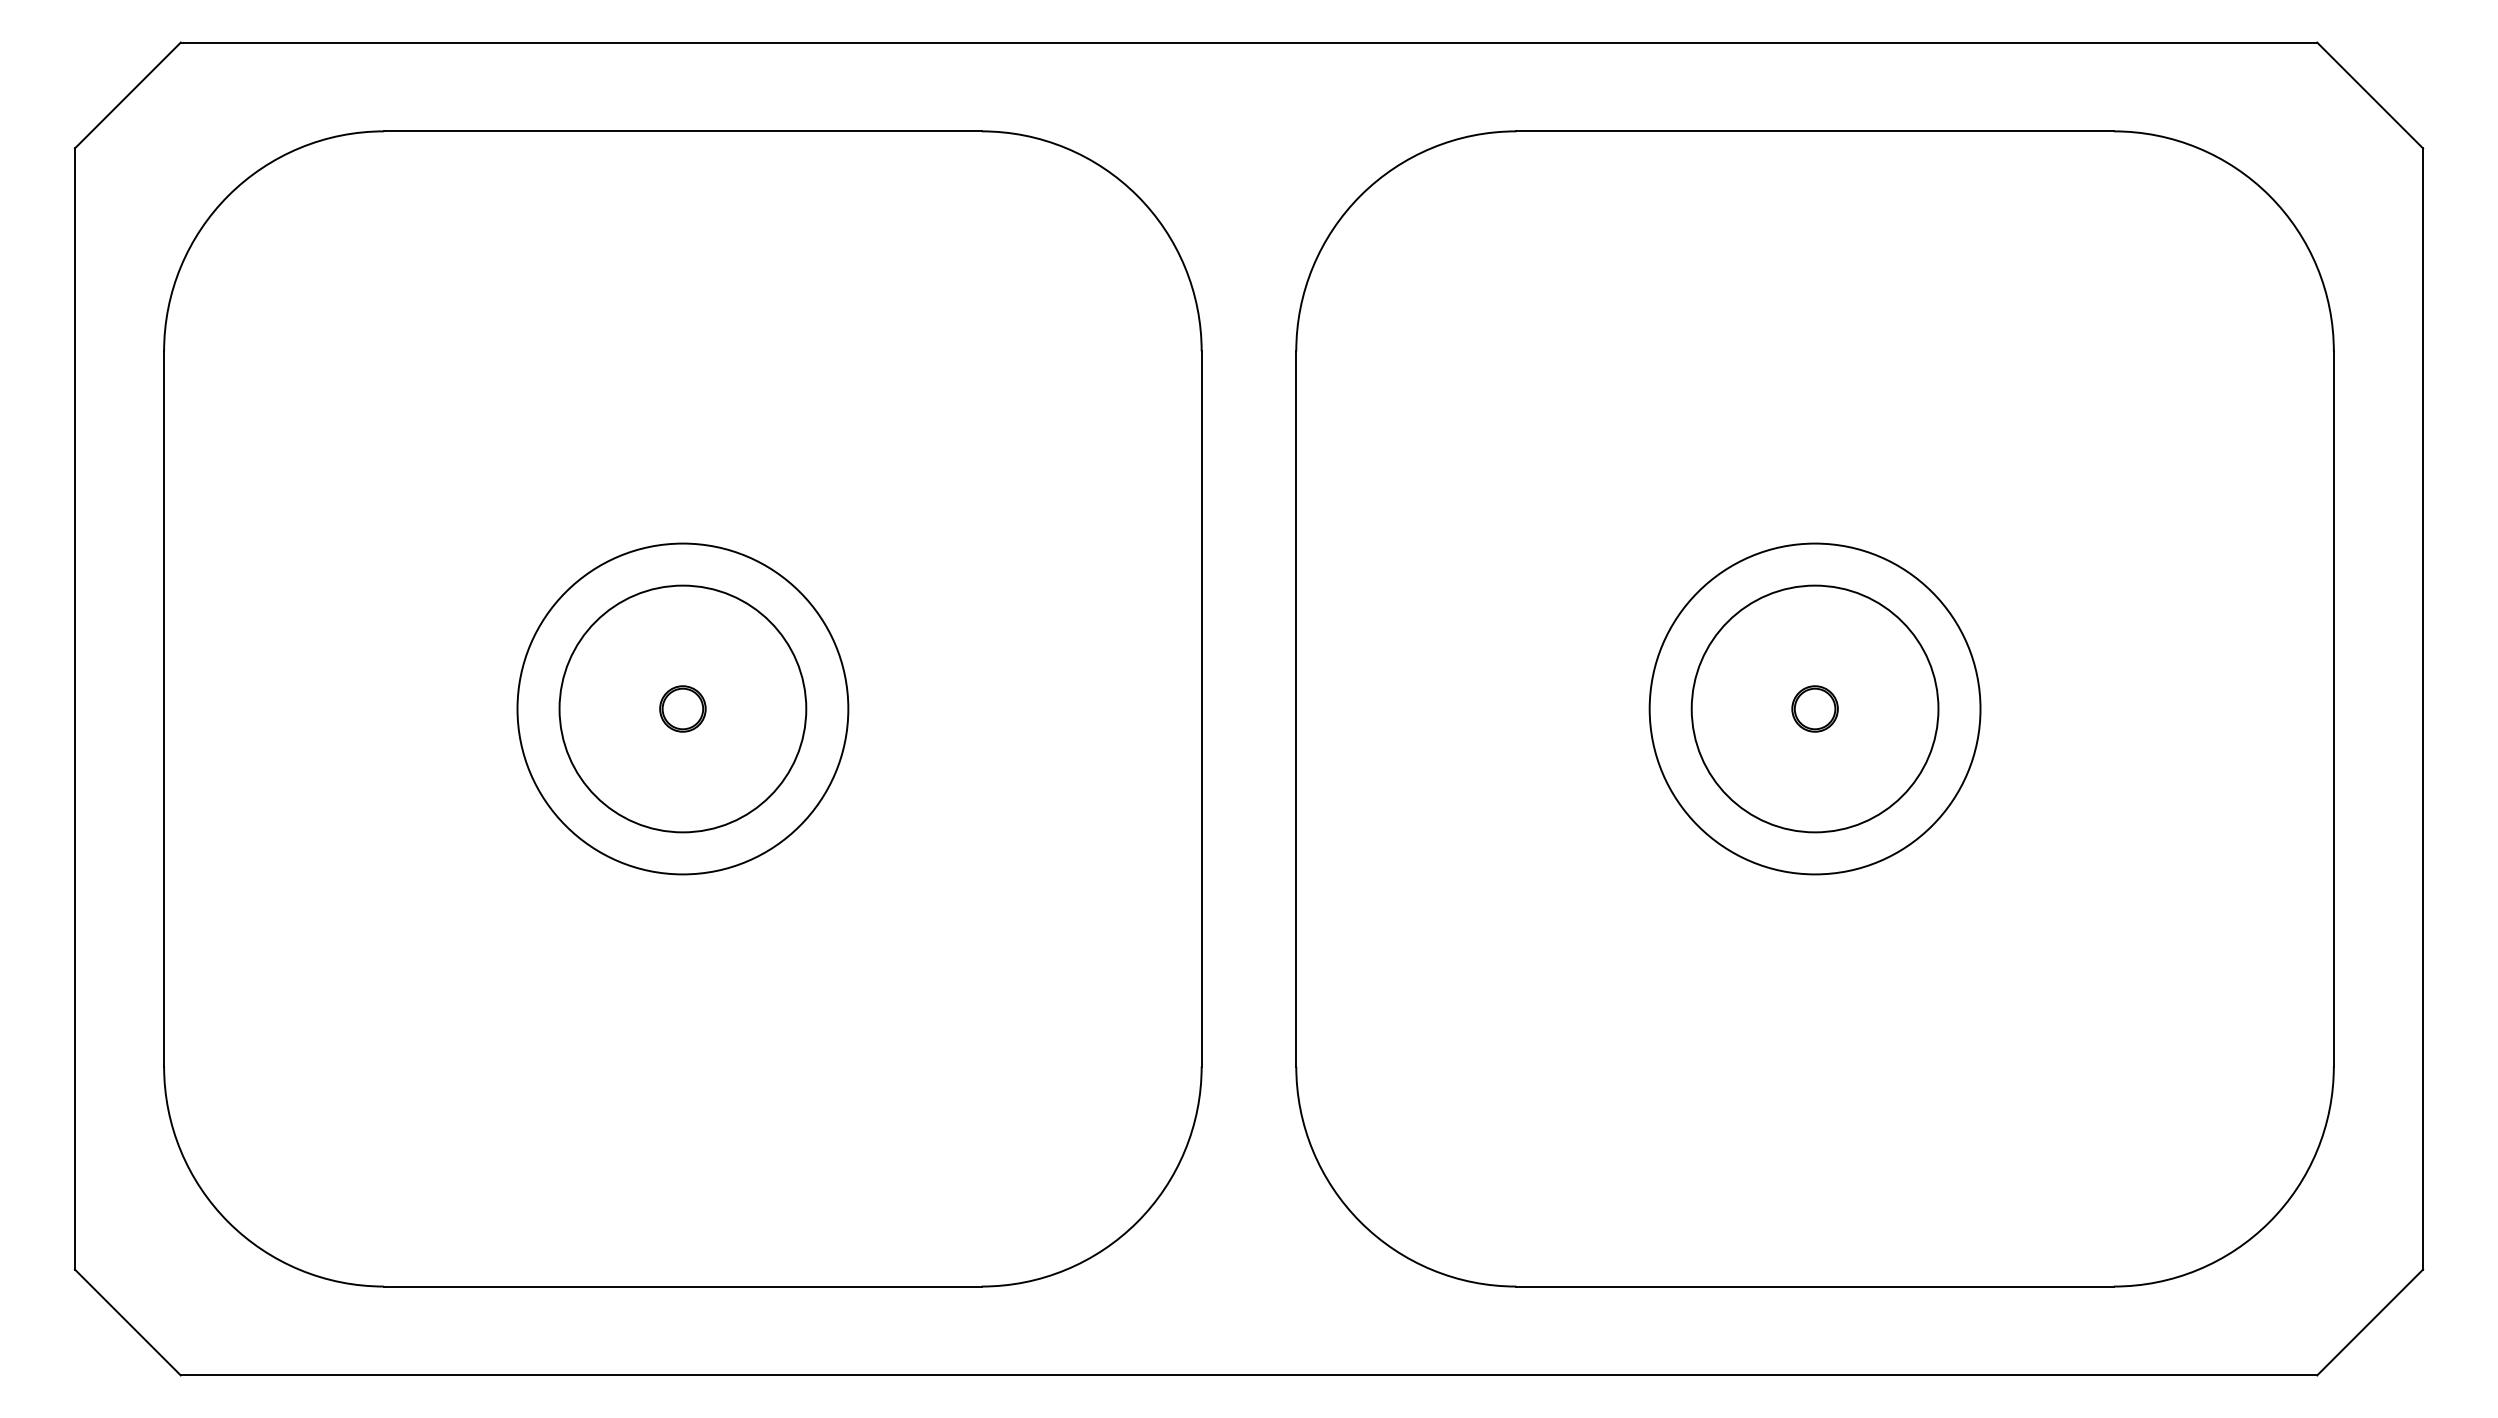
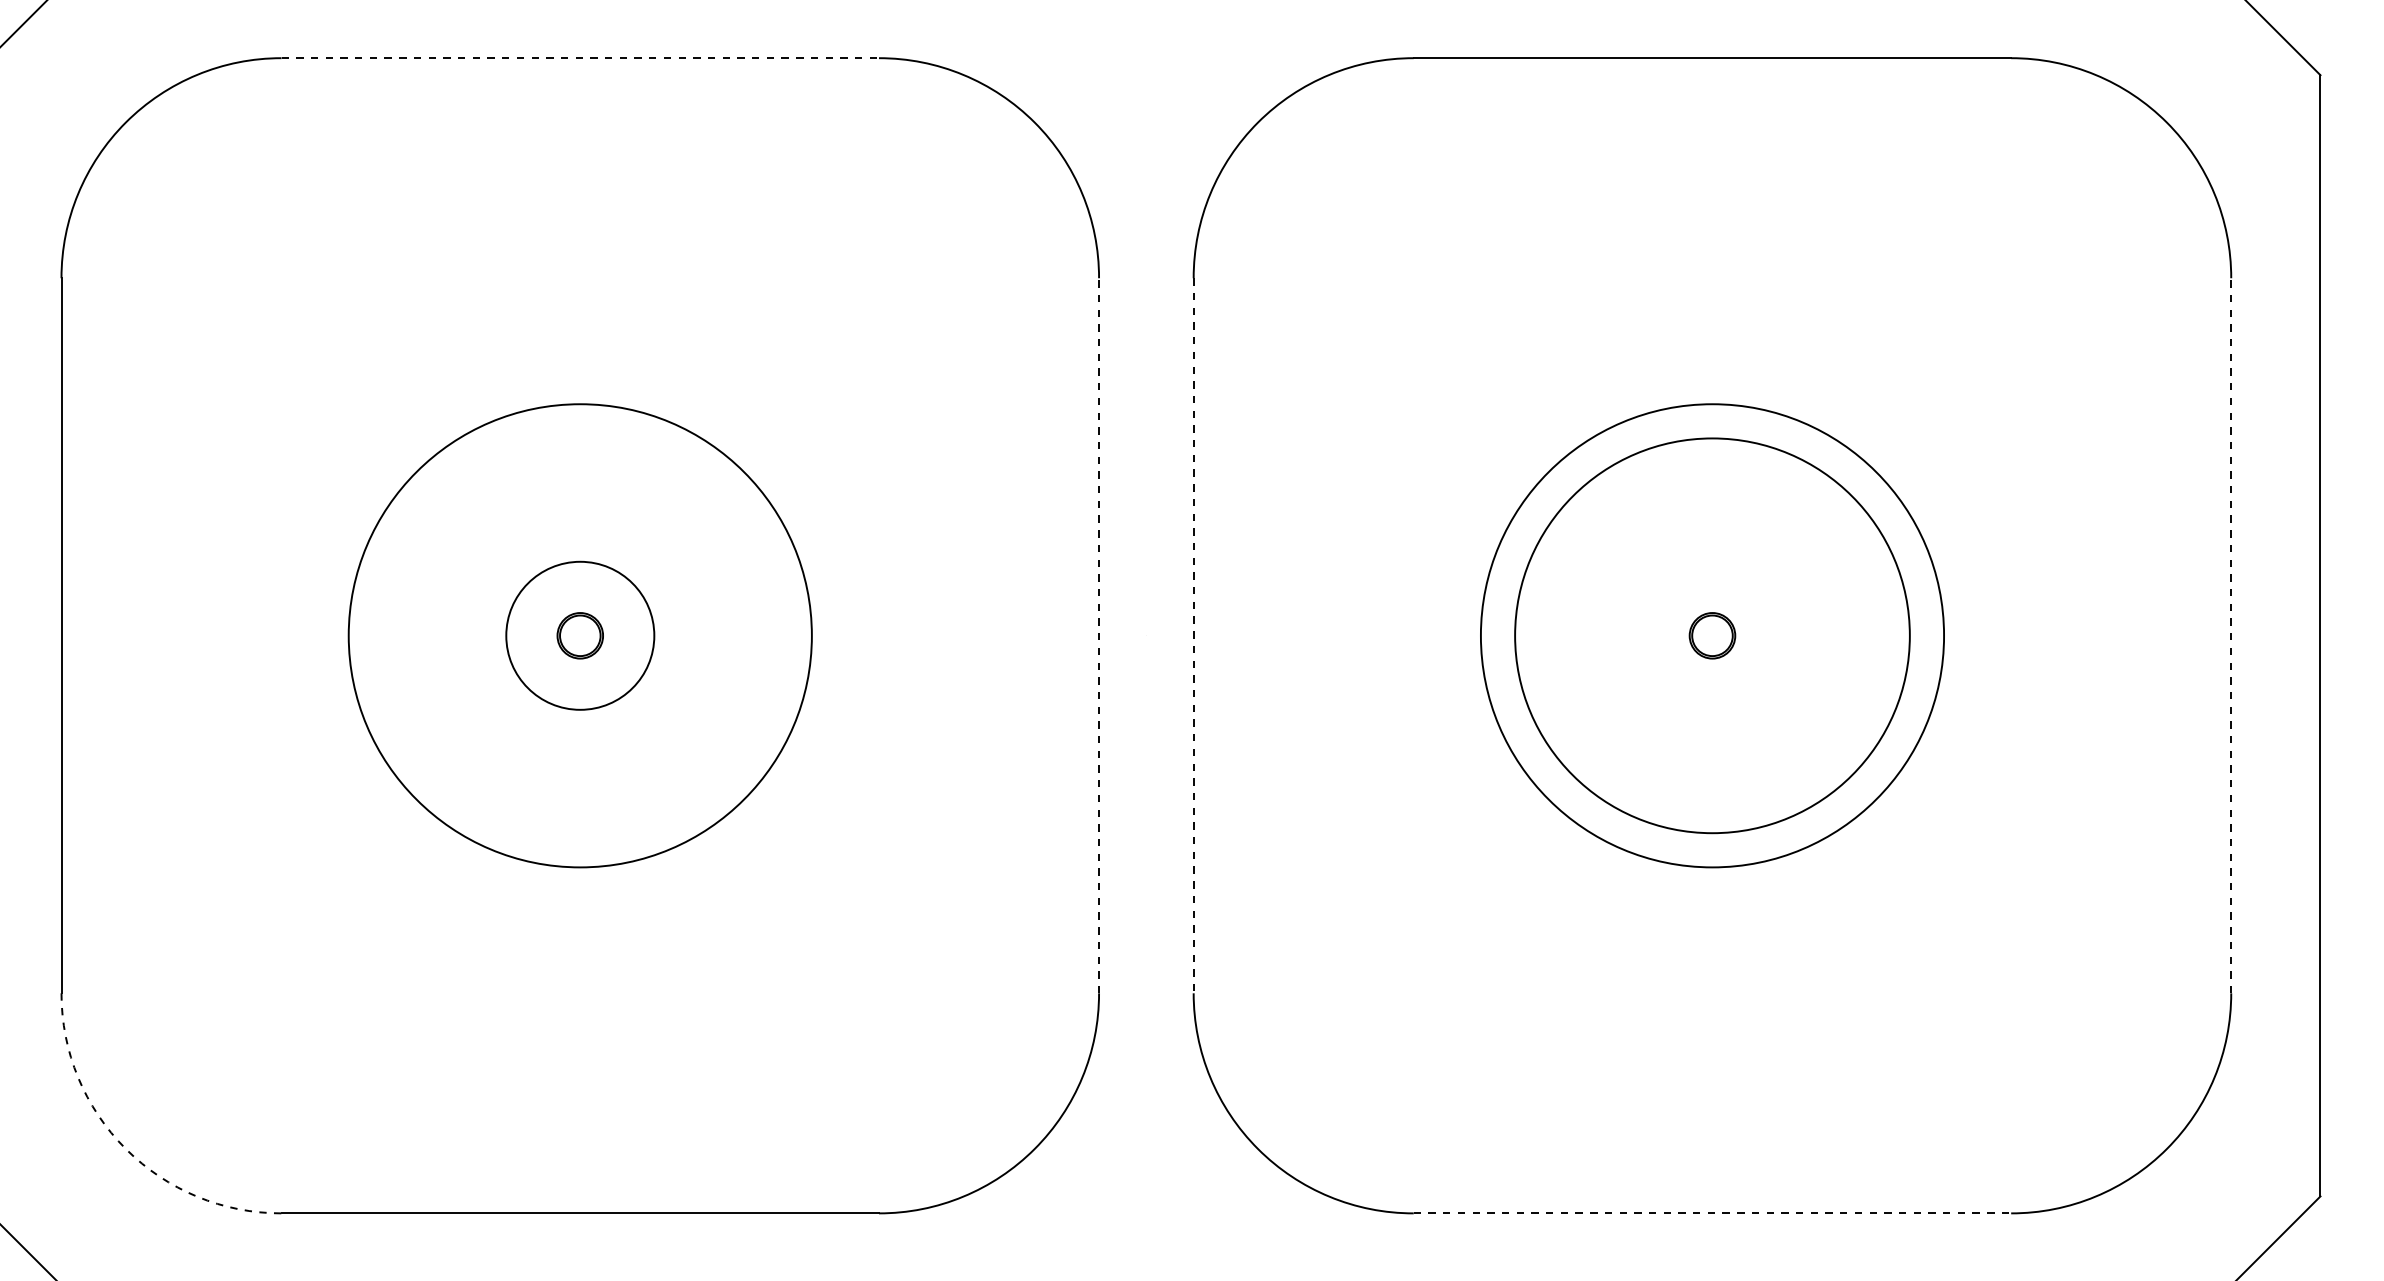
line: (682, 131) -> (579, 58), solid -> dashed
circle: (682, 708) -> (579, 635), size x0.6
circle: (682, 708) -> (579, 635), size x1.4
circle: (1814, 708) -> (1711, 635), size x1.4
circle: (1814, 708) -> (1711, 635), size x1.6
line: (1201, 709) -> (1098, 636), solid -> dashed
line: (1296, 709) -> (1193, 636), solid -> dashed
line: (2333, 709) -> (2230, 636), solid -> dashed
arc: (228, 1222) -> (125, 1149), solid -> dashed
line: (1815, 1286) -> (1712, 1213), solid -> dashed

